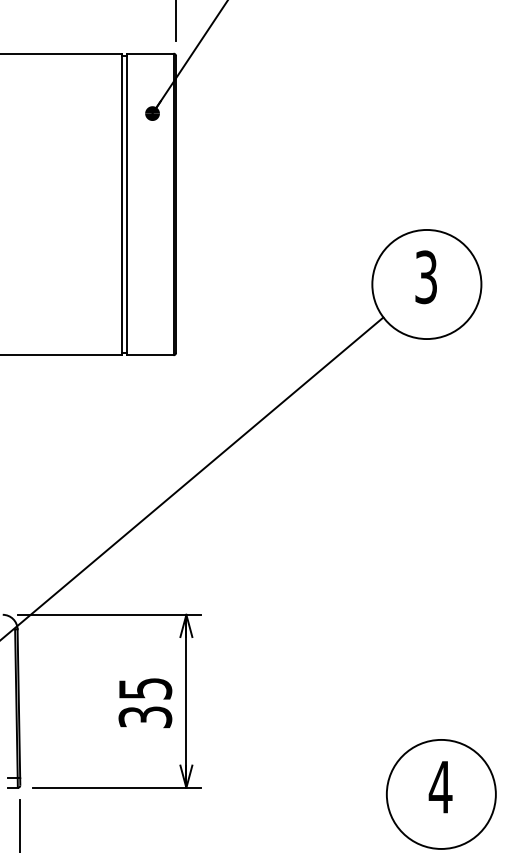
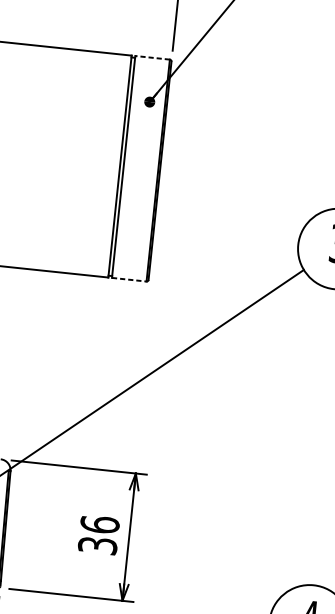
line: (149, 53) -> (152, 57), solid -> dashed
line: (150, 355) -> (129, 279), solid -> dashed
text: (145, 688) -> (100, 524), 35 -> 36

